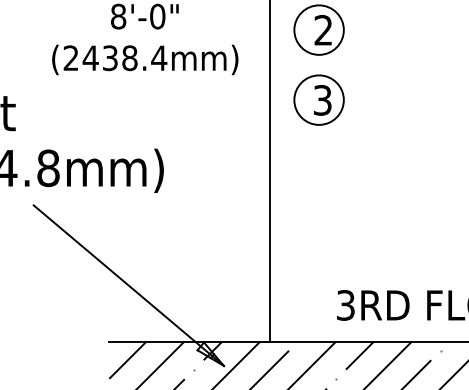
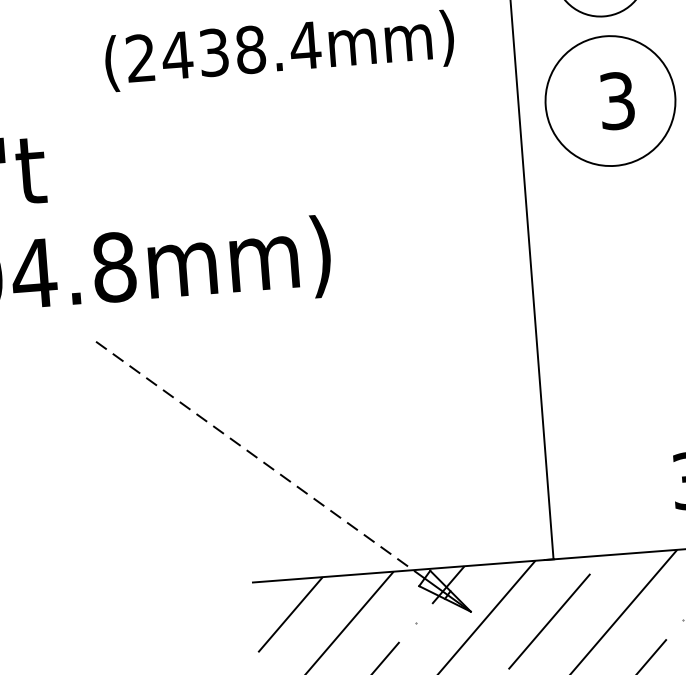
circle: (318, 99) -> (609, 99), size x1.4
line: (116, 275) -> (256, 458), solid -> dashed

